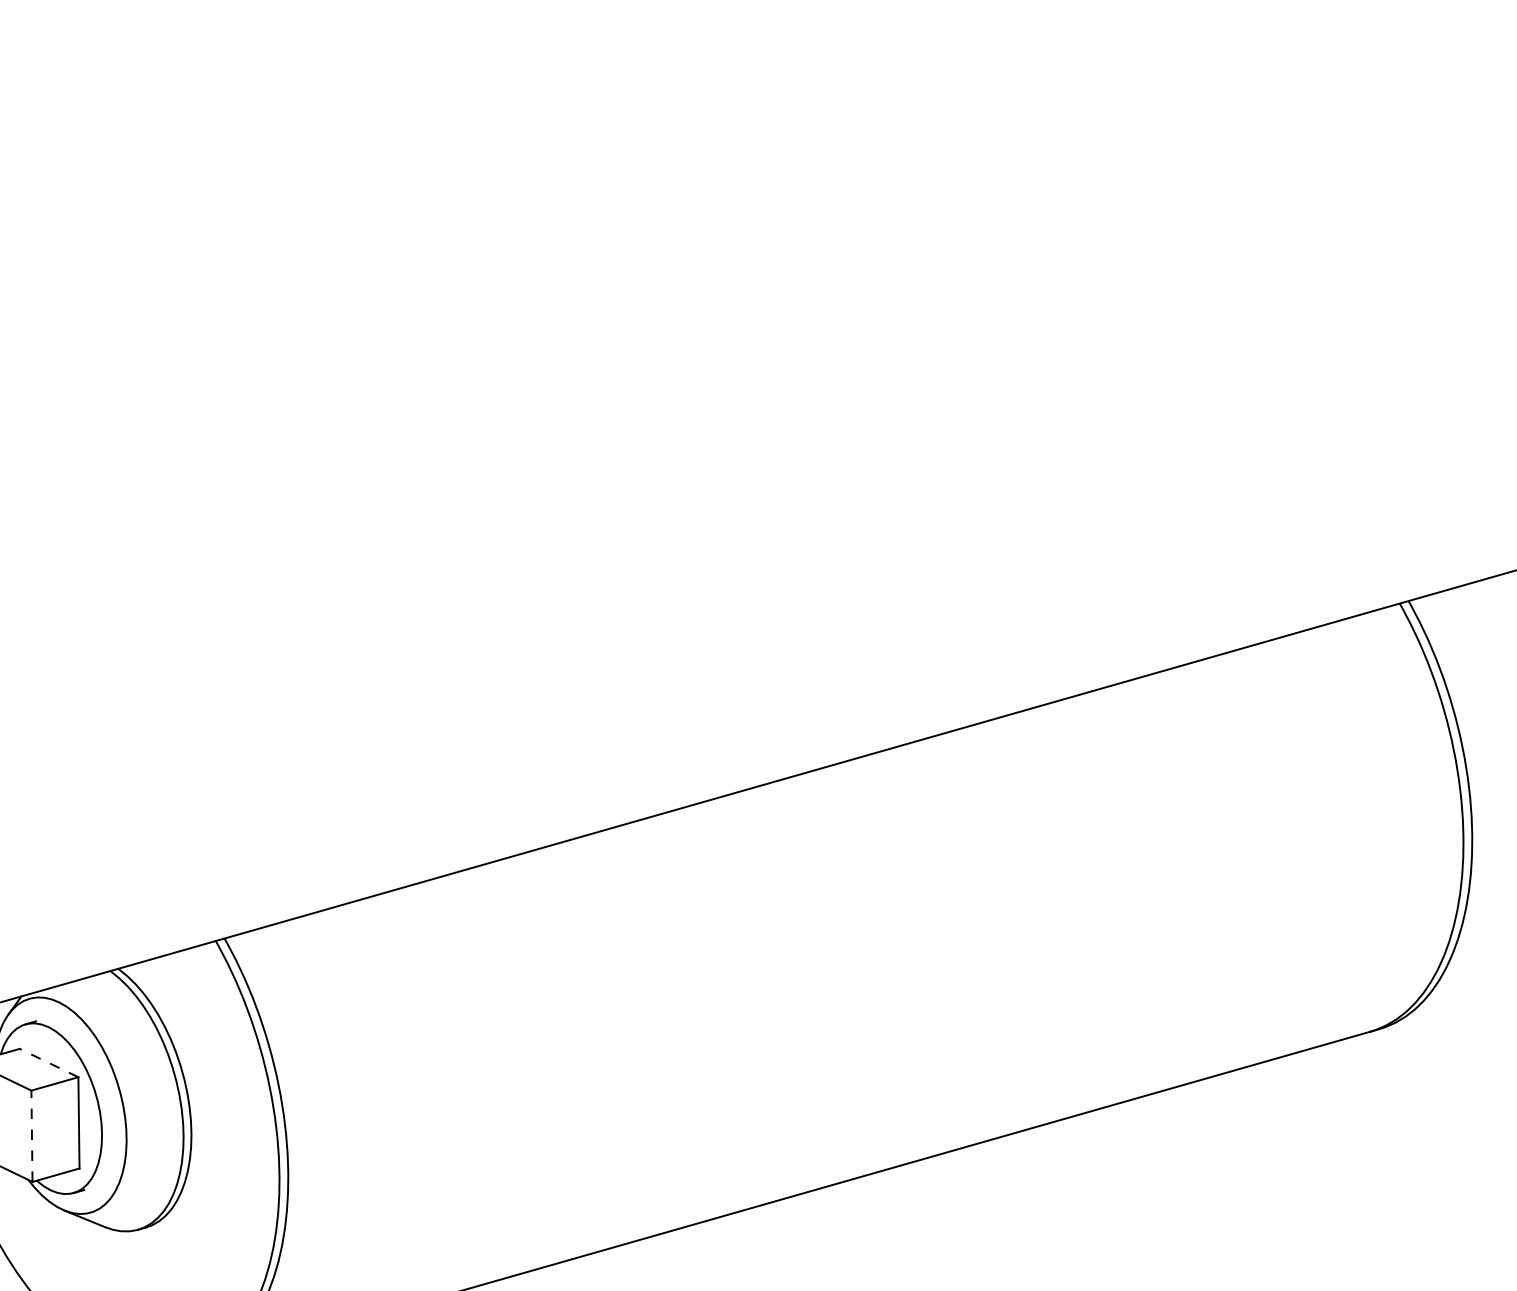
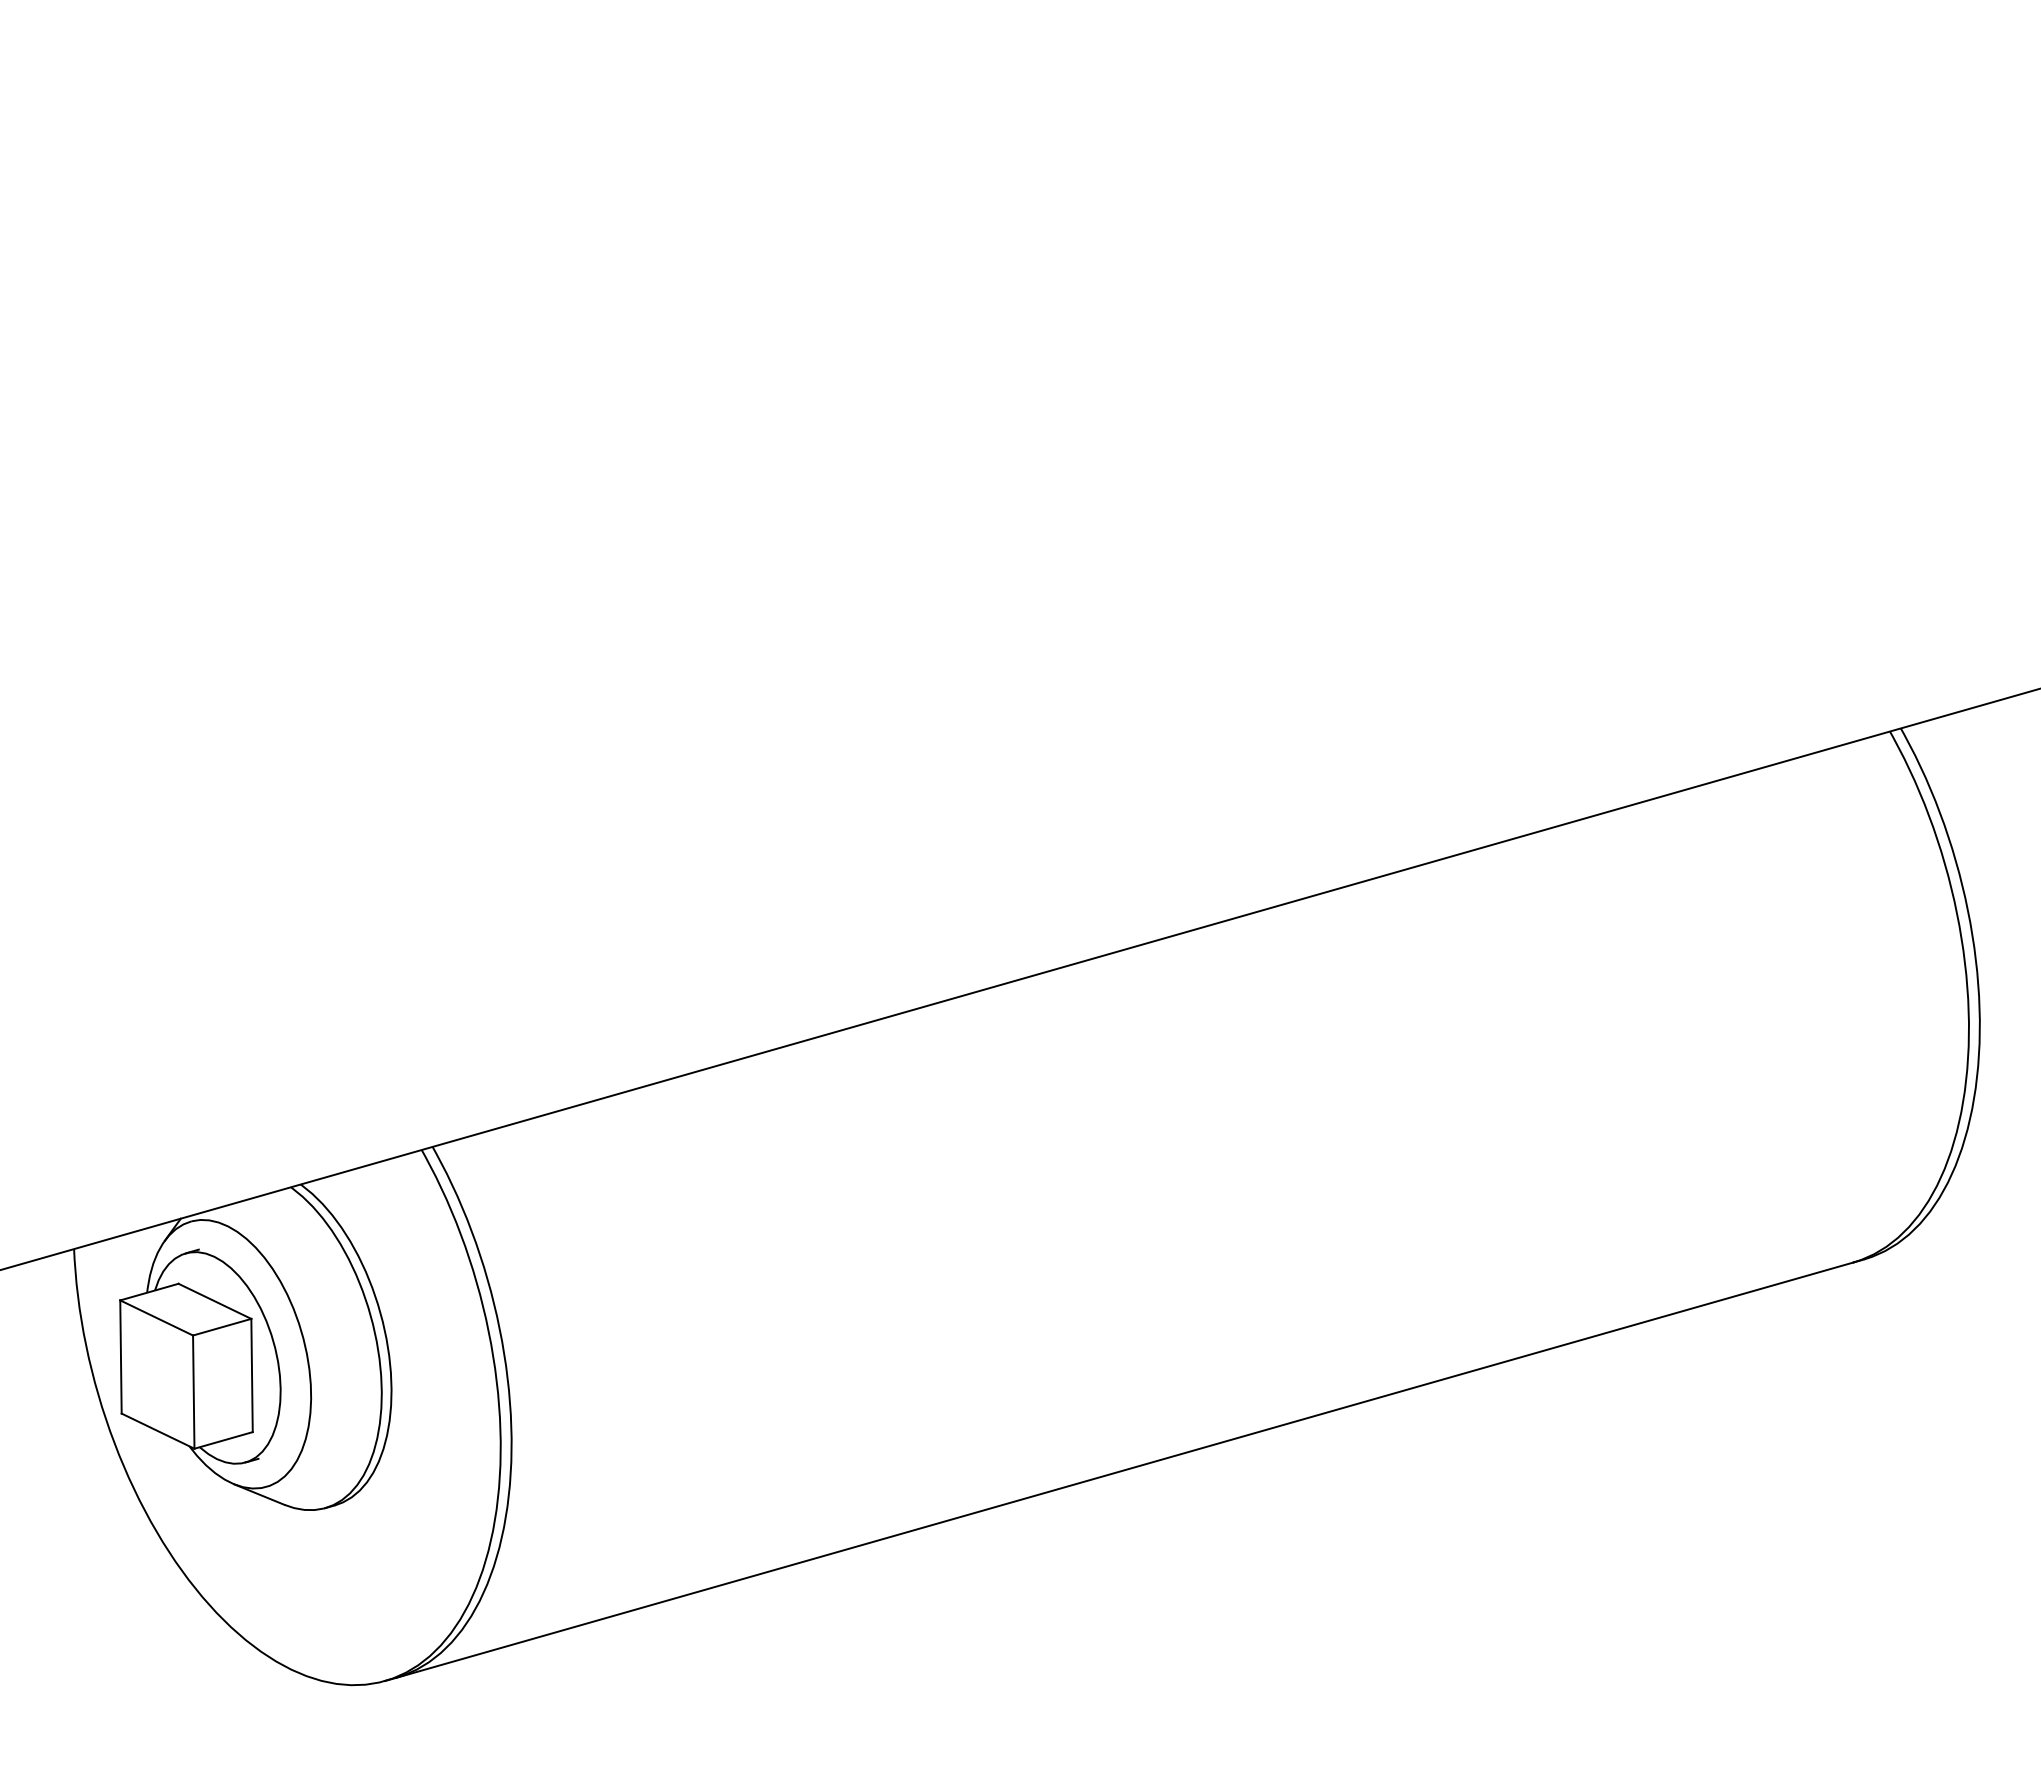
line: (48, 1063) -> (214, 1301), dashed -> solid
line: (31, 1136) -> (193, 1392), dashed -> solid

